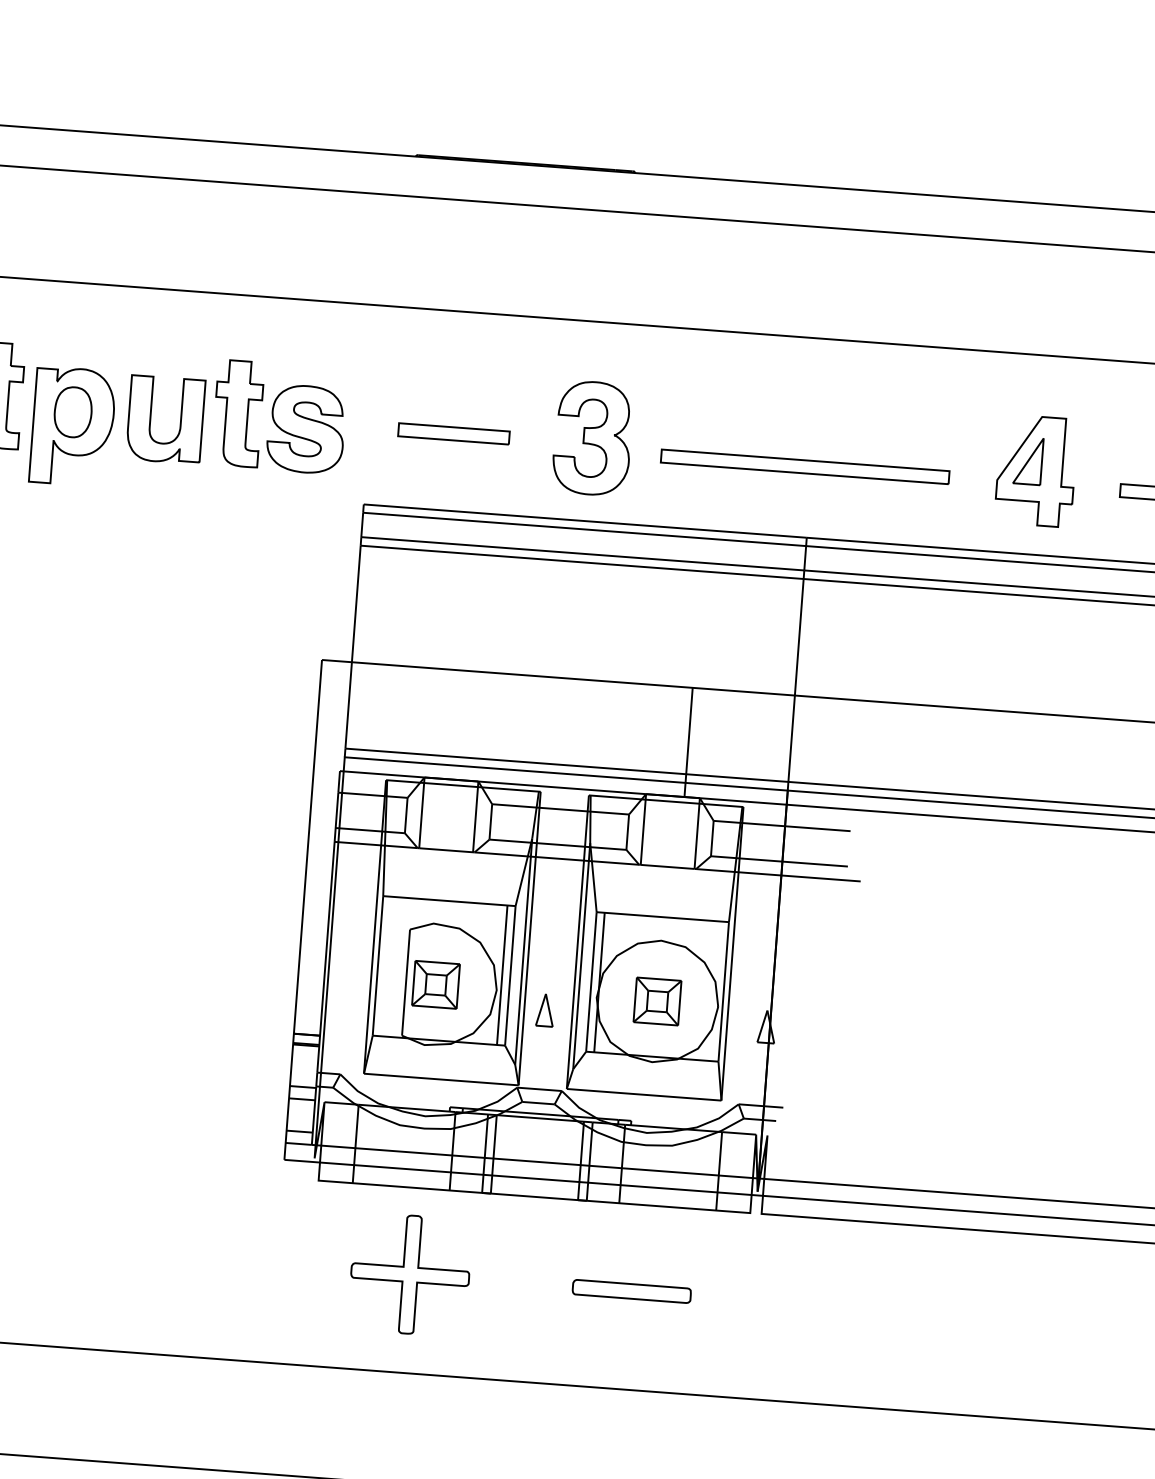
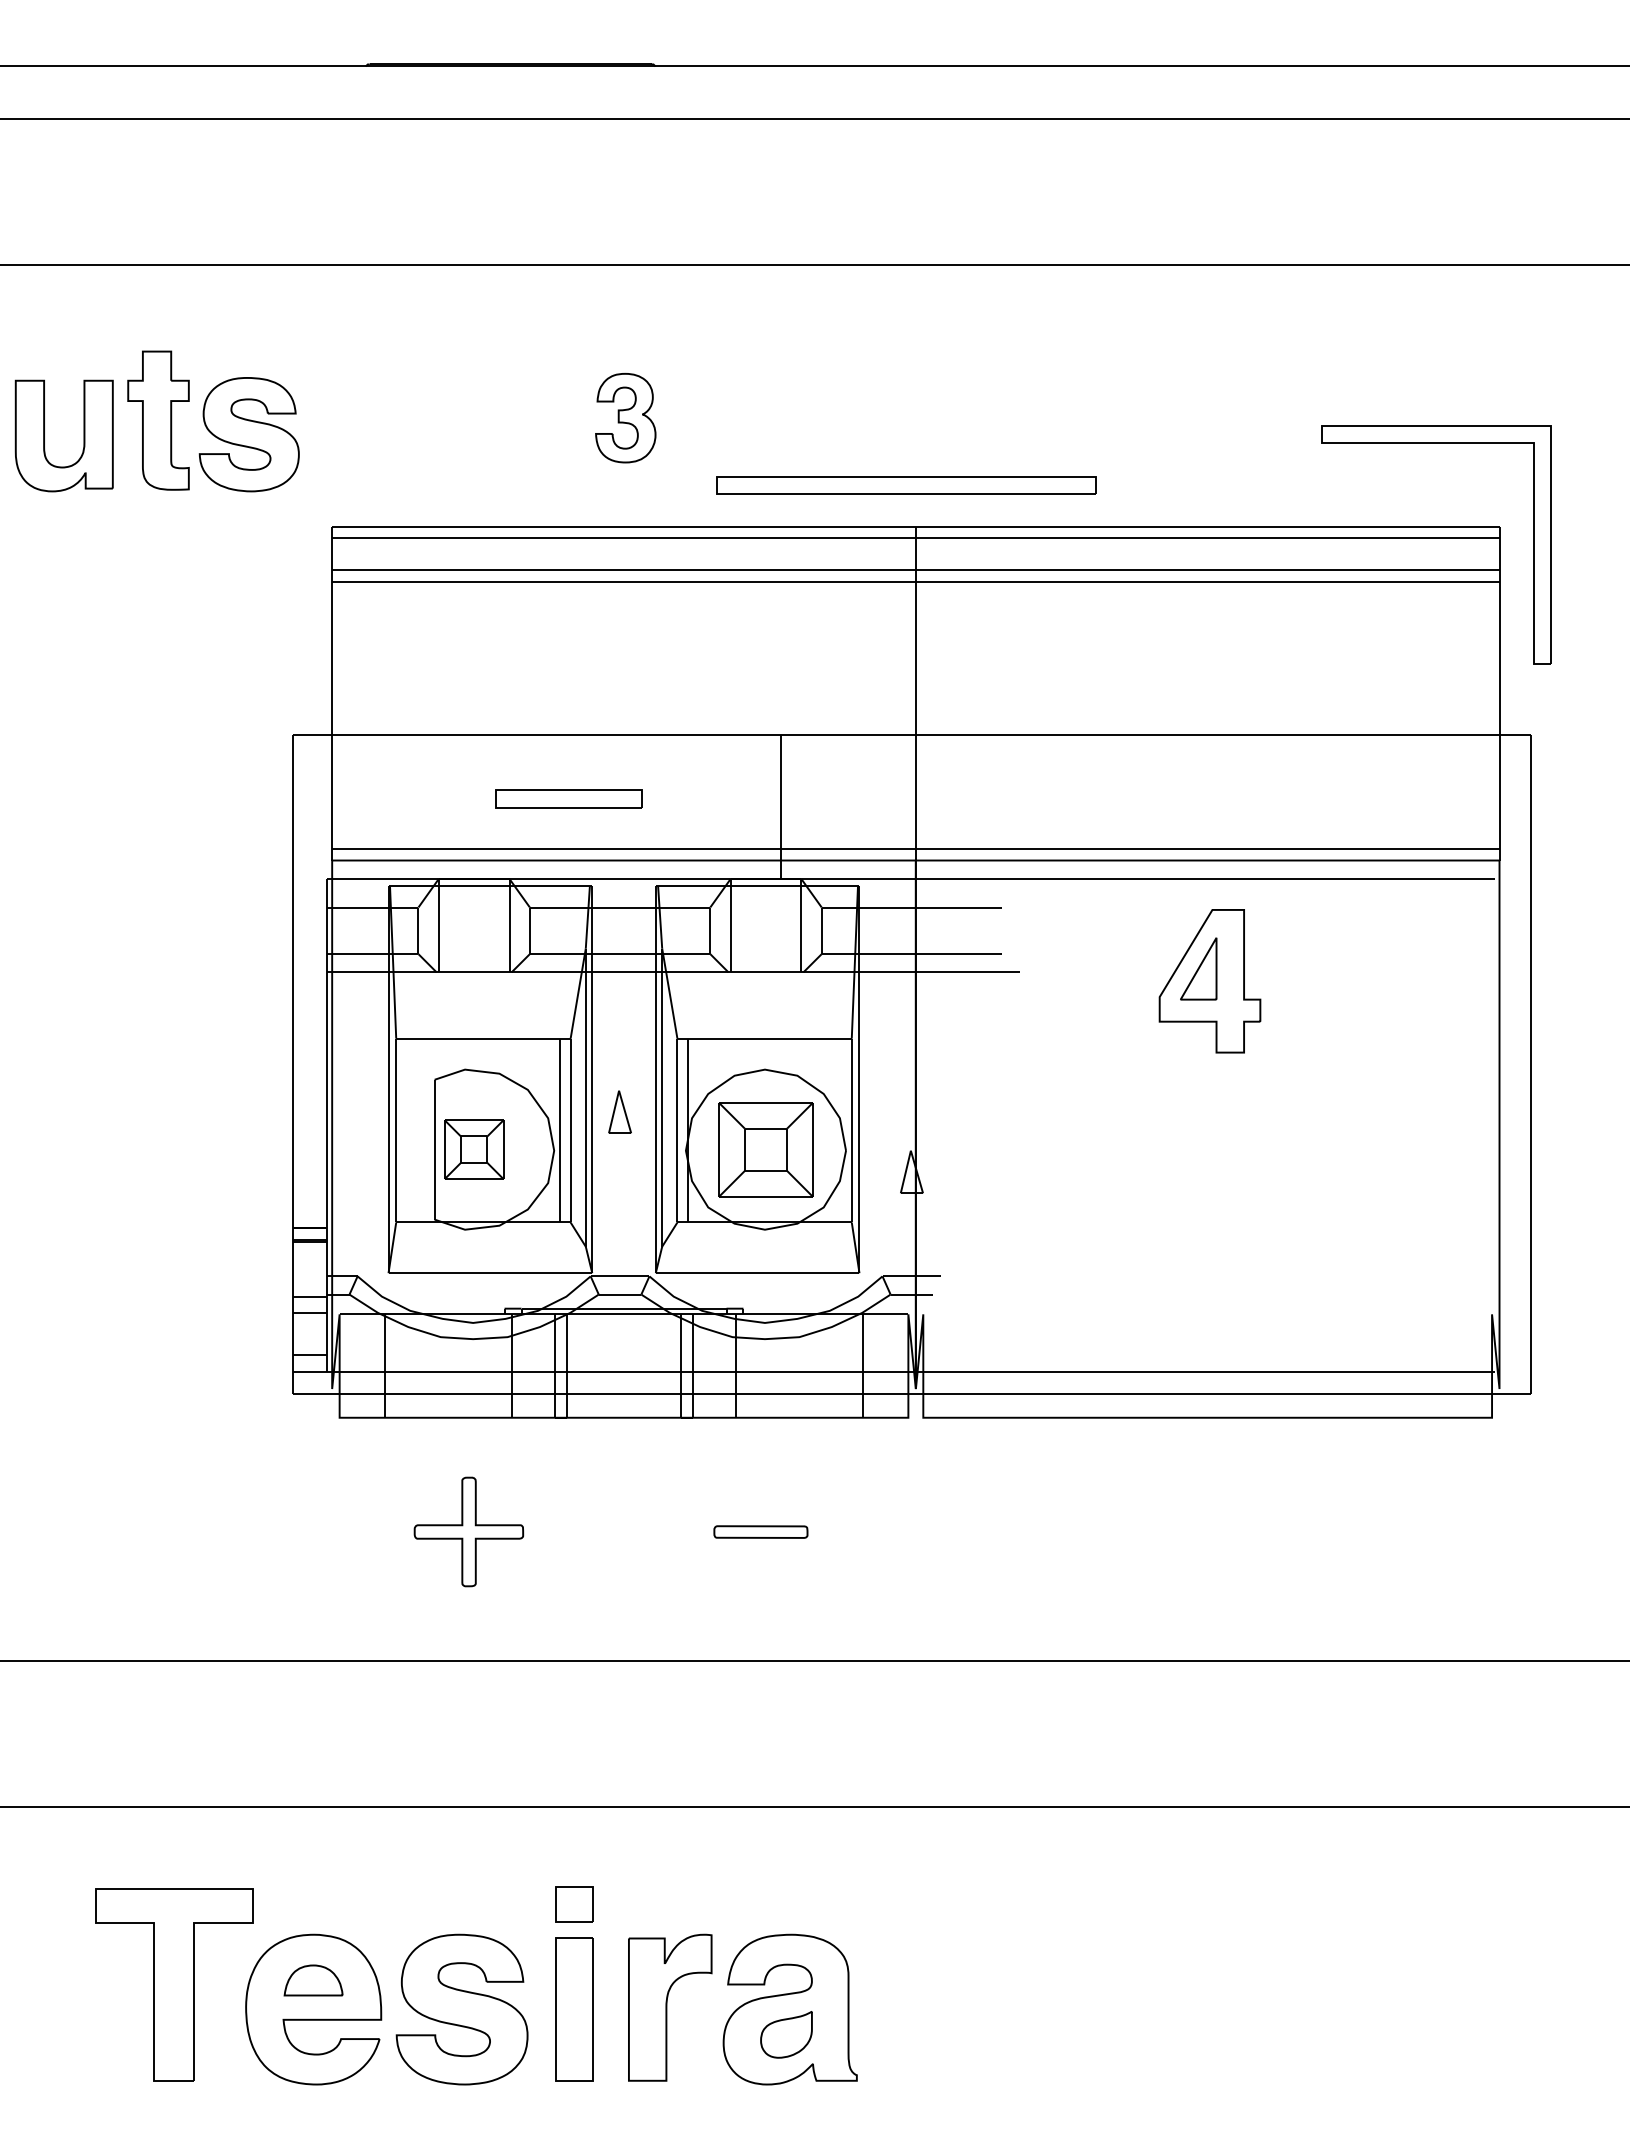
part: (453, 433) -> (568, 798), moved
part: (592, 437) -> (625, 417), size x0.6
part: (804, 466) -> (906, 485), moved
part: (1035, 471) -> (1209, 981), moved
part: (657, 1001) -> (765, 1149), size x1.6
part: (545, 1009) -> (619, 1111), moved
part: (409, 1274) -> (468, 1531), size x0.7
part: (631, 1290) -> (760, 1531), size x0.6

